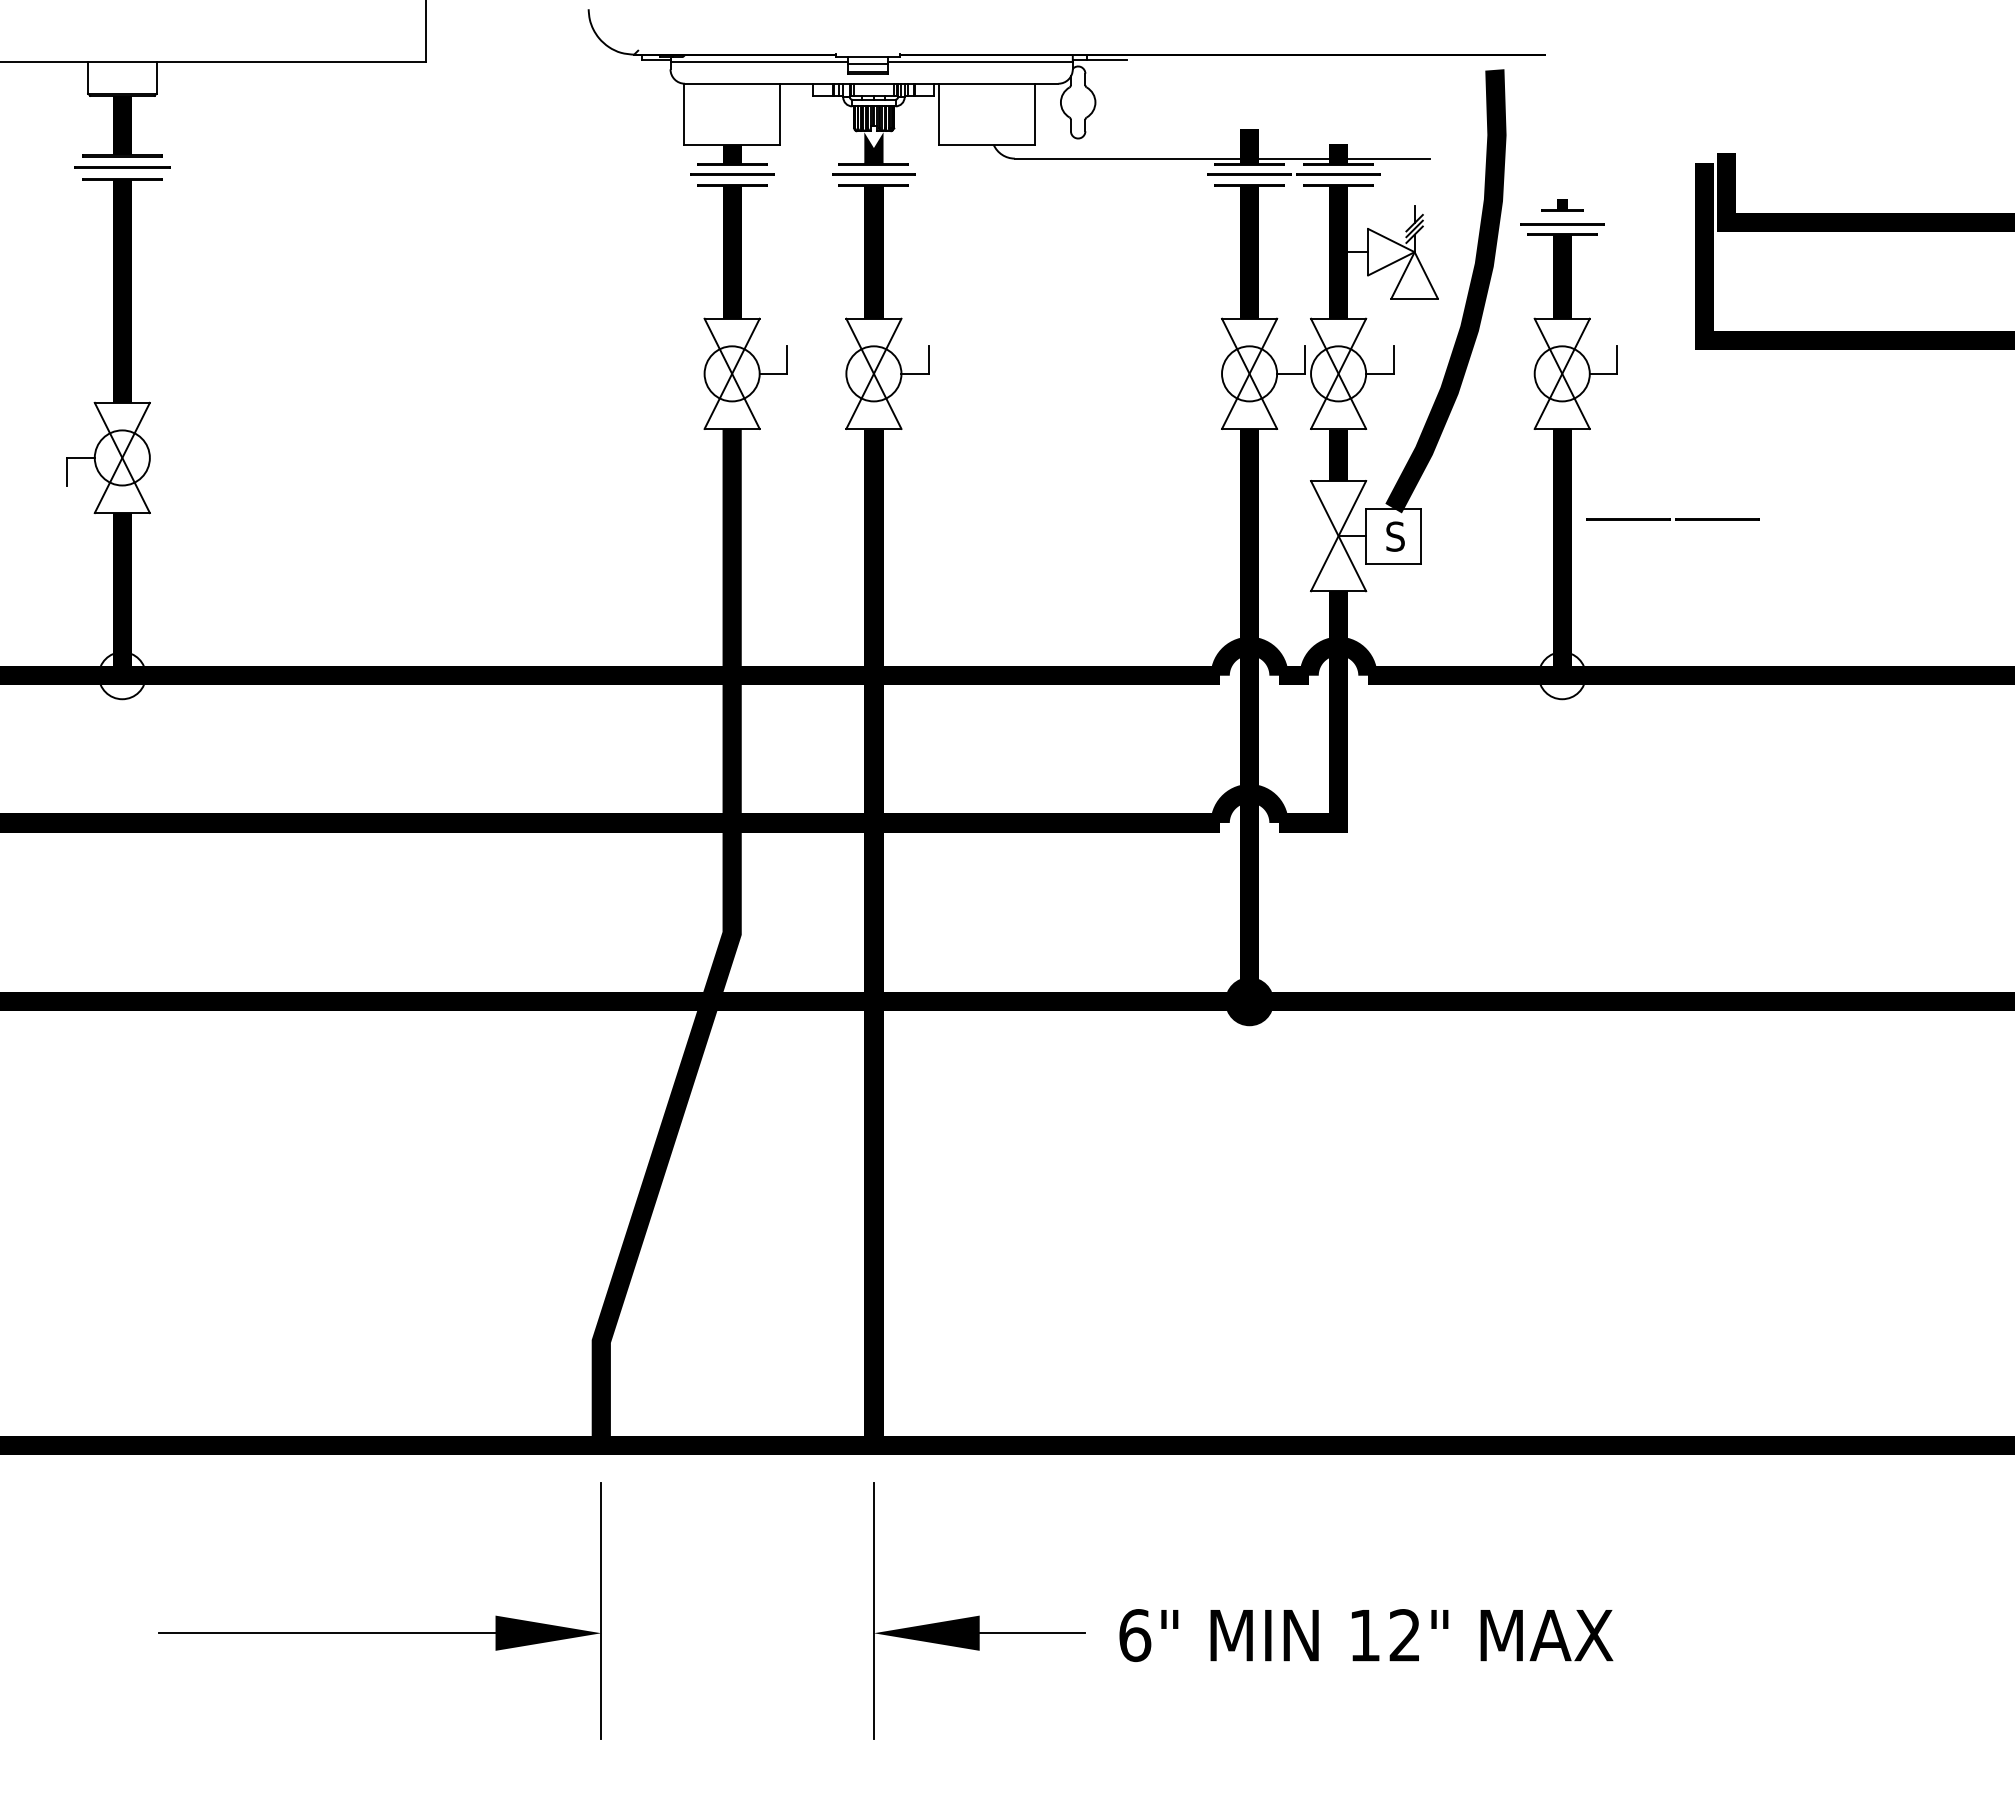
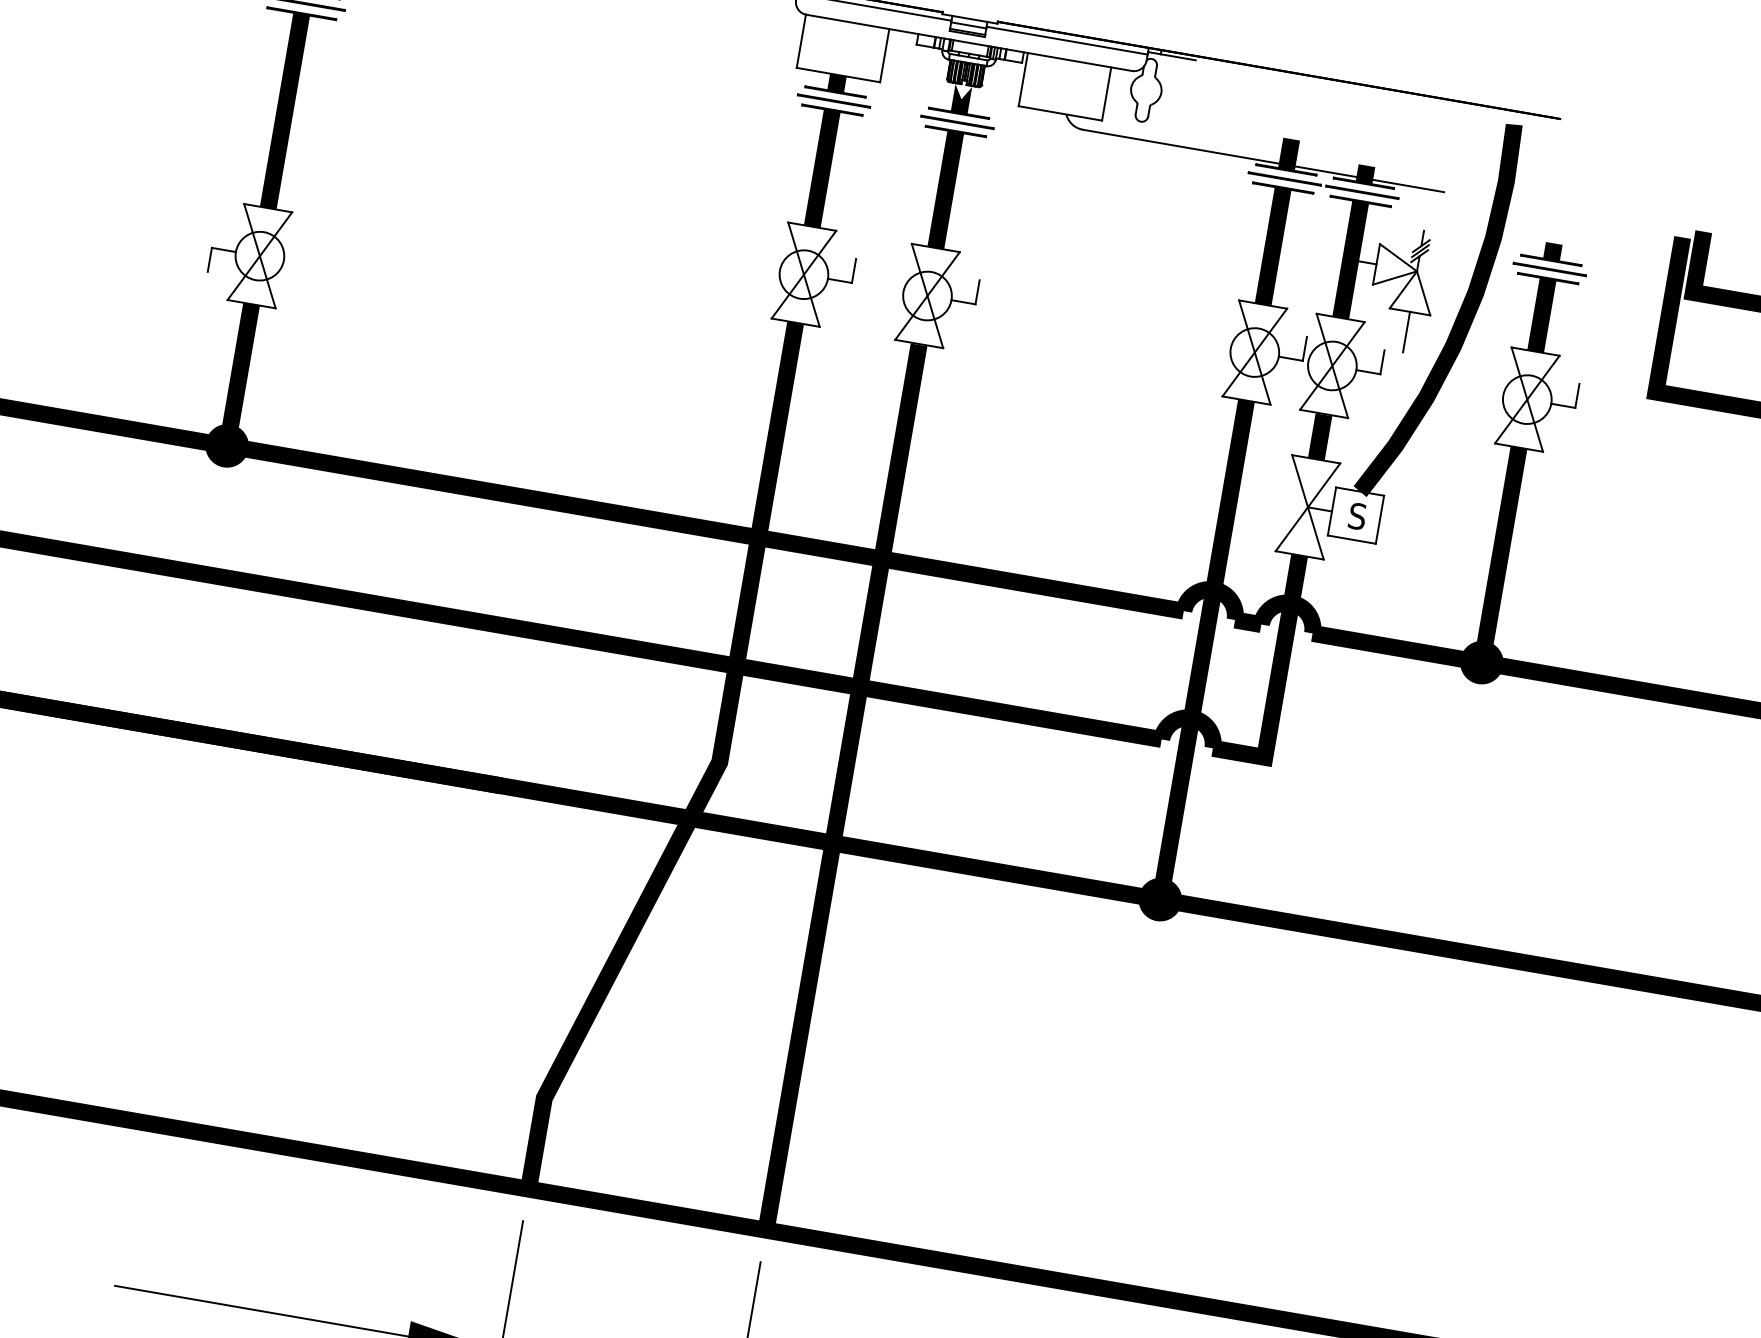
part: (1562, 205) -> (1552, 252), size x1.67
line: (1414, 321) -> (1406, 331), added
line: (1670, 519) -> (1599, 542), removed
fill: (121, 675) -> (226, 445), added
fill: (1561, 675) -> (1481, 662), added

